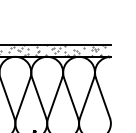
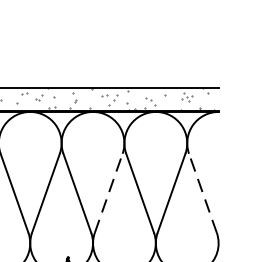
line: (55, 97) -> (109, 192), solid -> dashed
line: (102, 97) -> (202, 192), solid -> dashed

